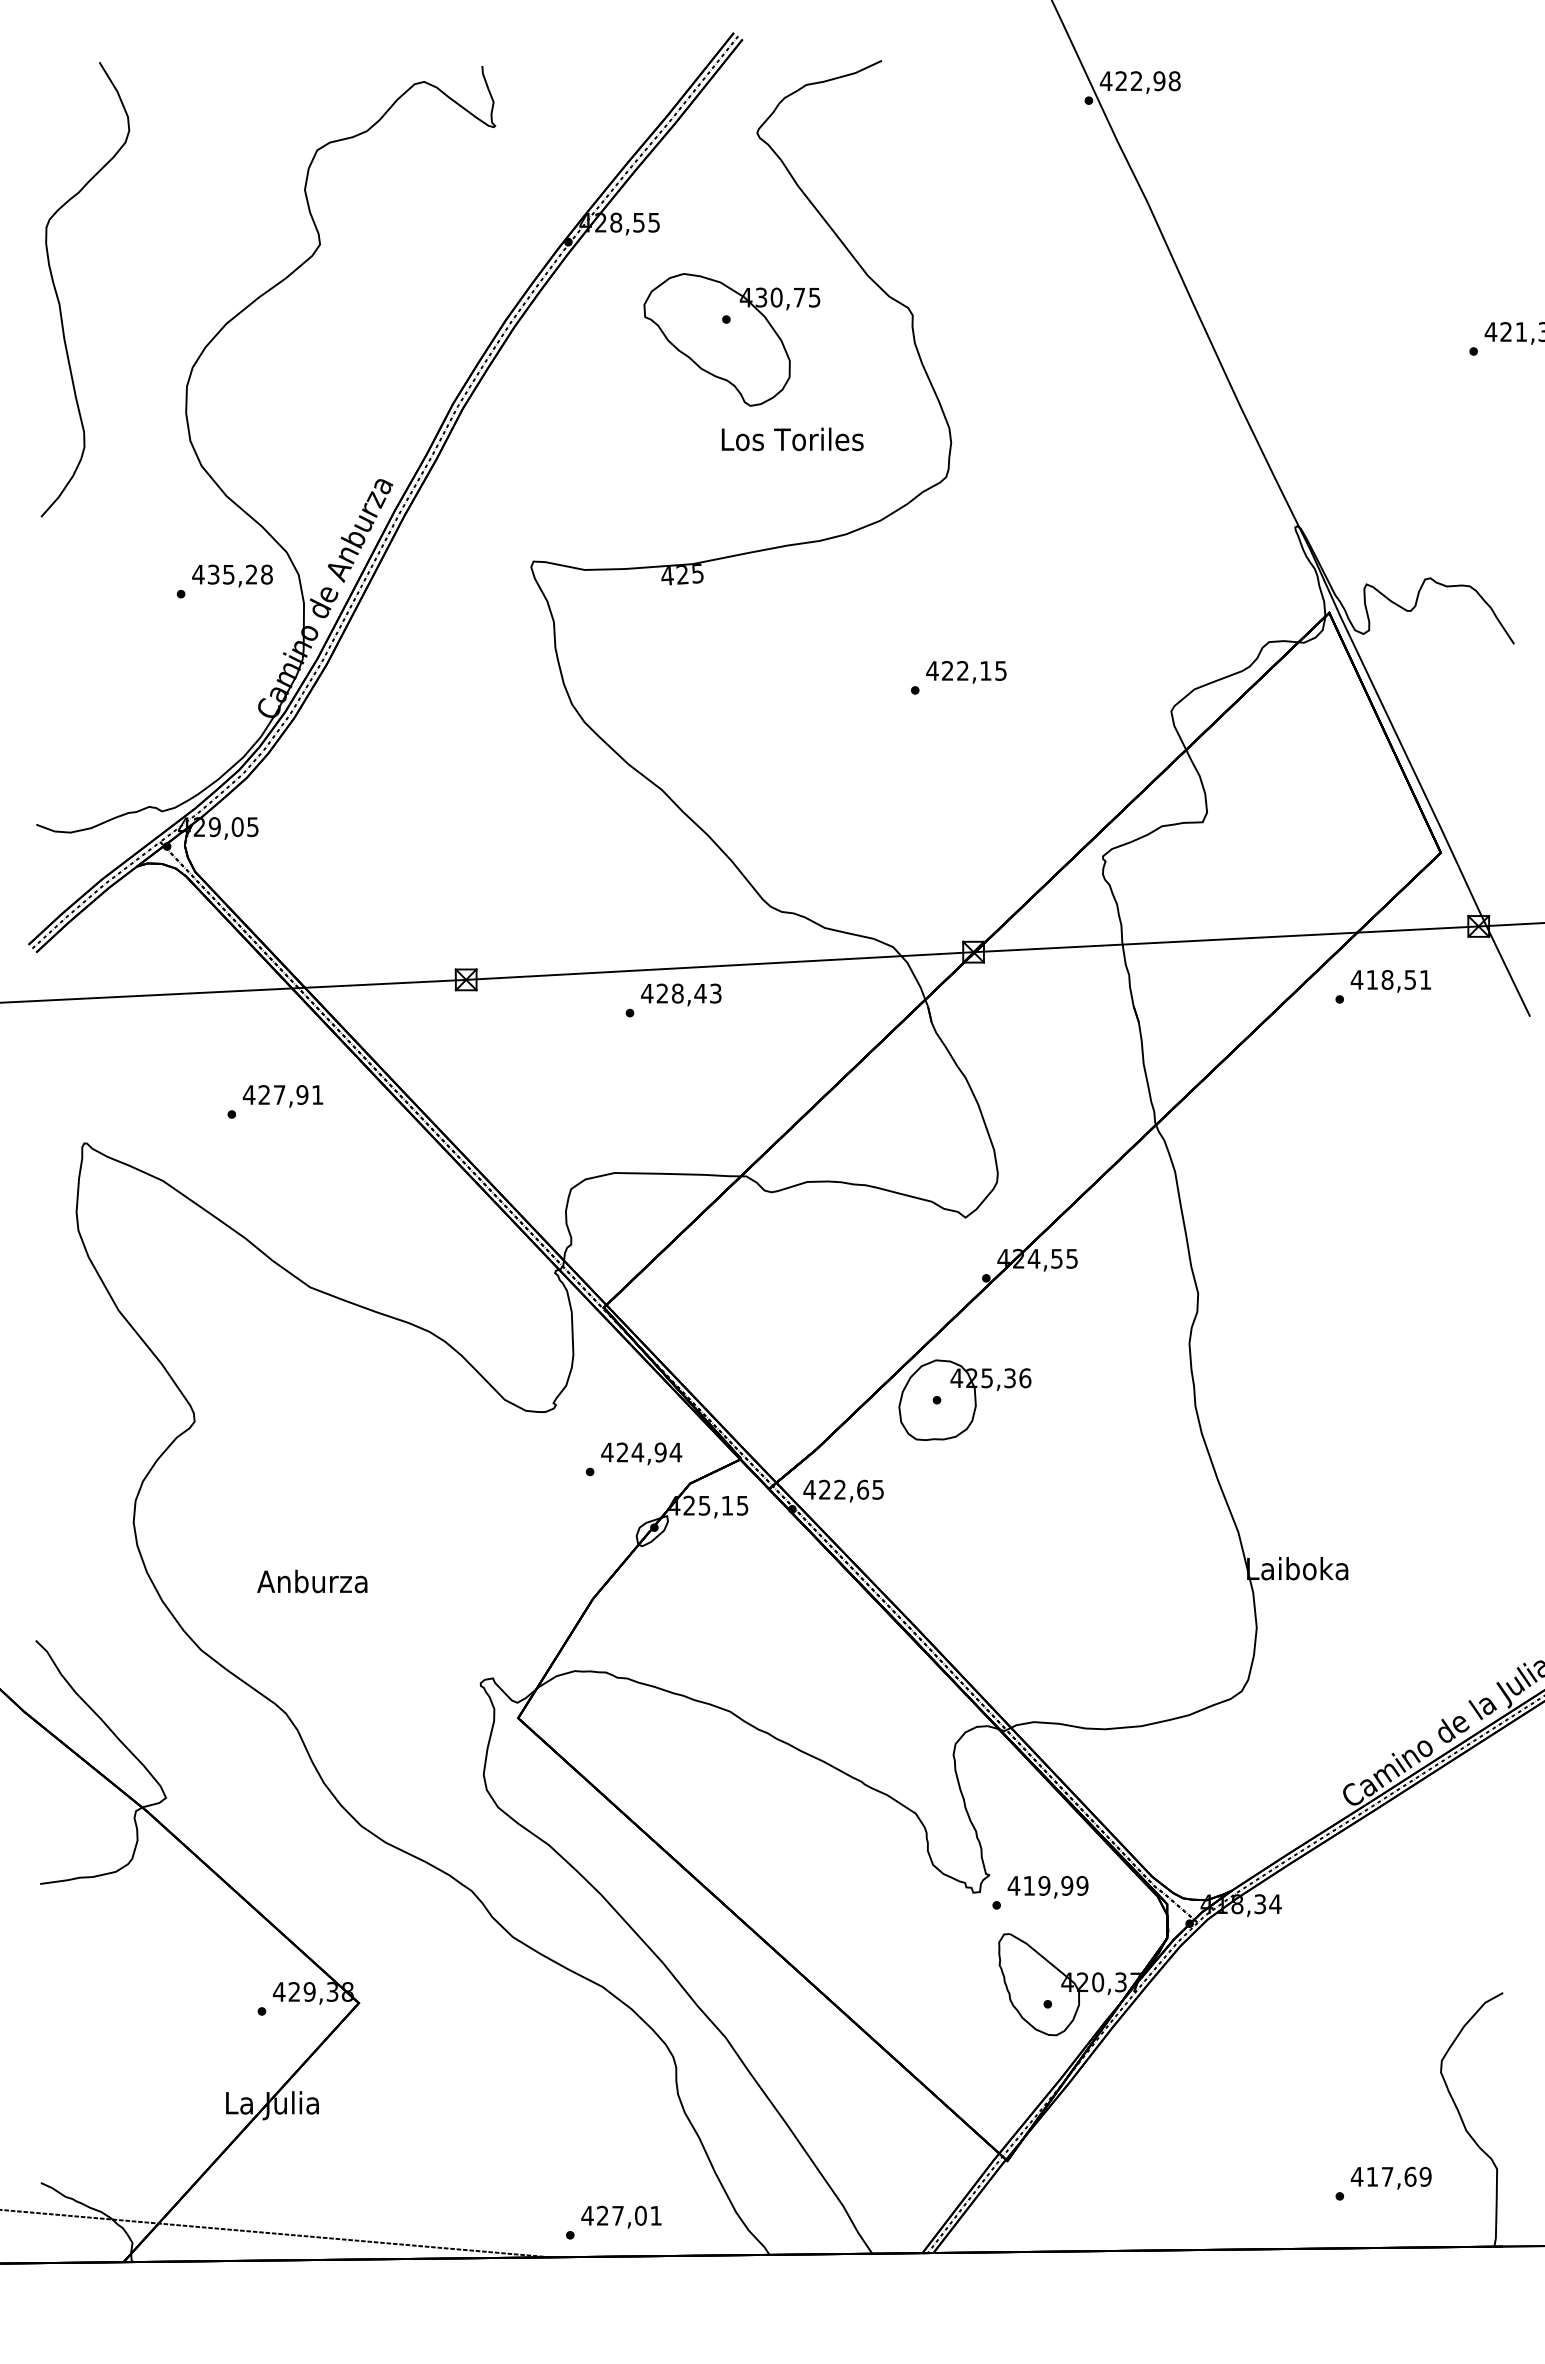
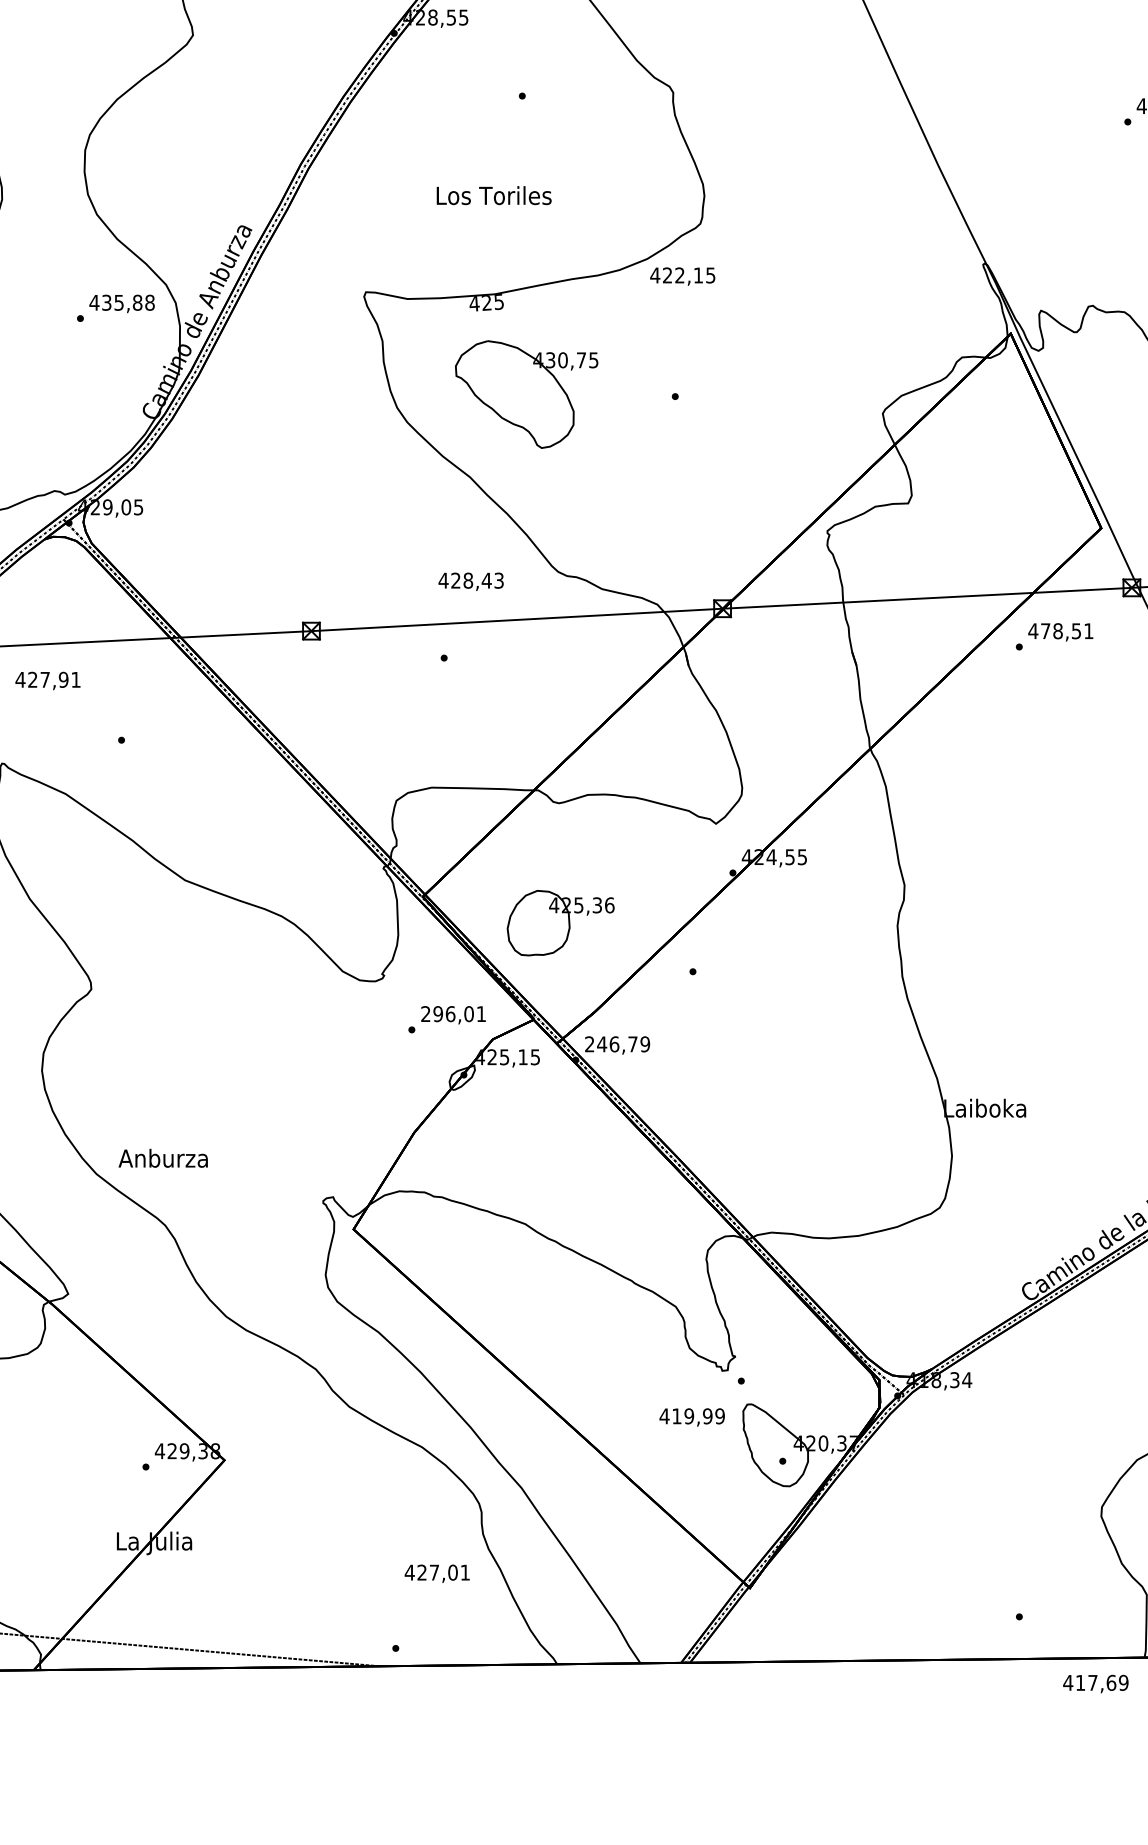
part: (731, 339) -> (526, 394), moved
text: (792, 439) -> (494, 195), moved
text: (251, 574) -> (137, 302), 435,28 -> 435,88
text: (966, 672) -> (682, 276), moved
text: (1371, 979) -> (1045, 630), 418,51 -> 478,51
text: (681, 994) -> (471, 581), moved
text: (282, 1096) -> (47, 681), moved
part: (964, 1399) -> (560, 922), moved
text: (641, 1452) -> (453, 1014), 424,94 -> 296,01
text: (843, 1489) -> (617, 1044), 422,65 -> 246,79
text: (312, 1581) -> (163, 1158), moved
text: (1047, 1887) -> (691, 1417), moved
text: (1390, 2177) -> (1095, 1683), moved
text: (621, 2216) -> (437, 1573), moved

